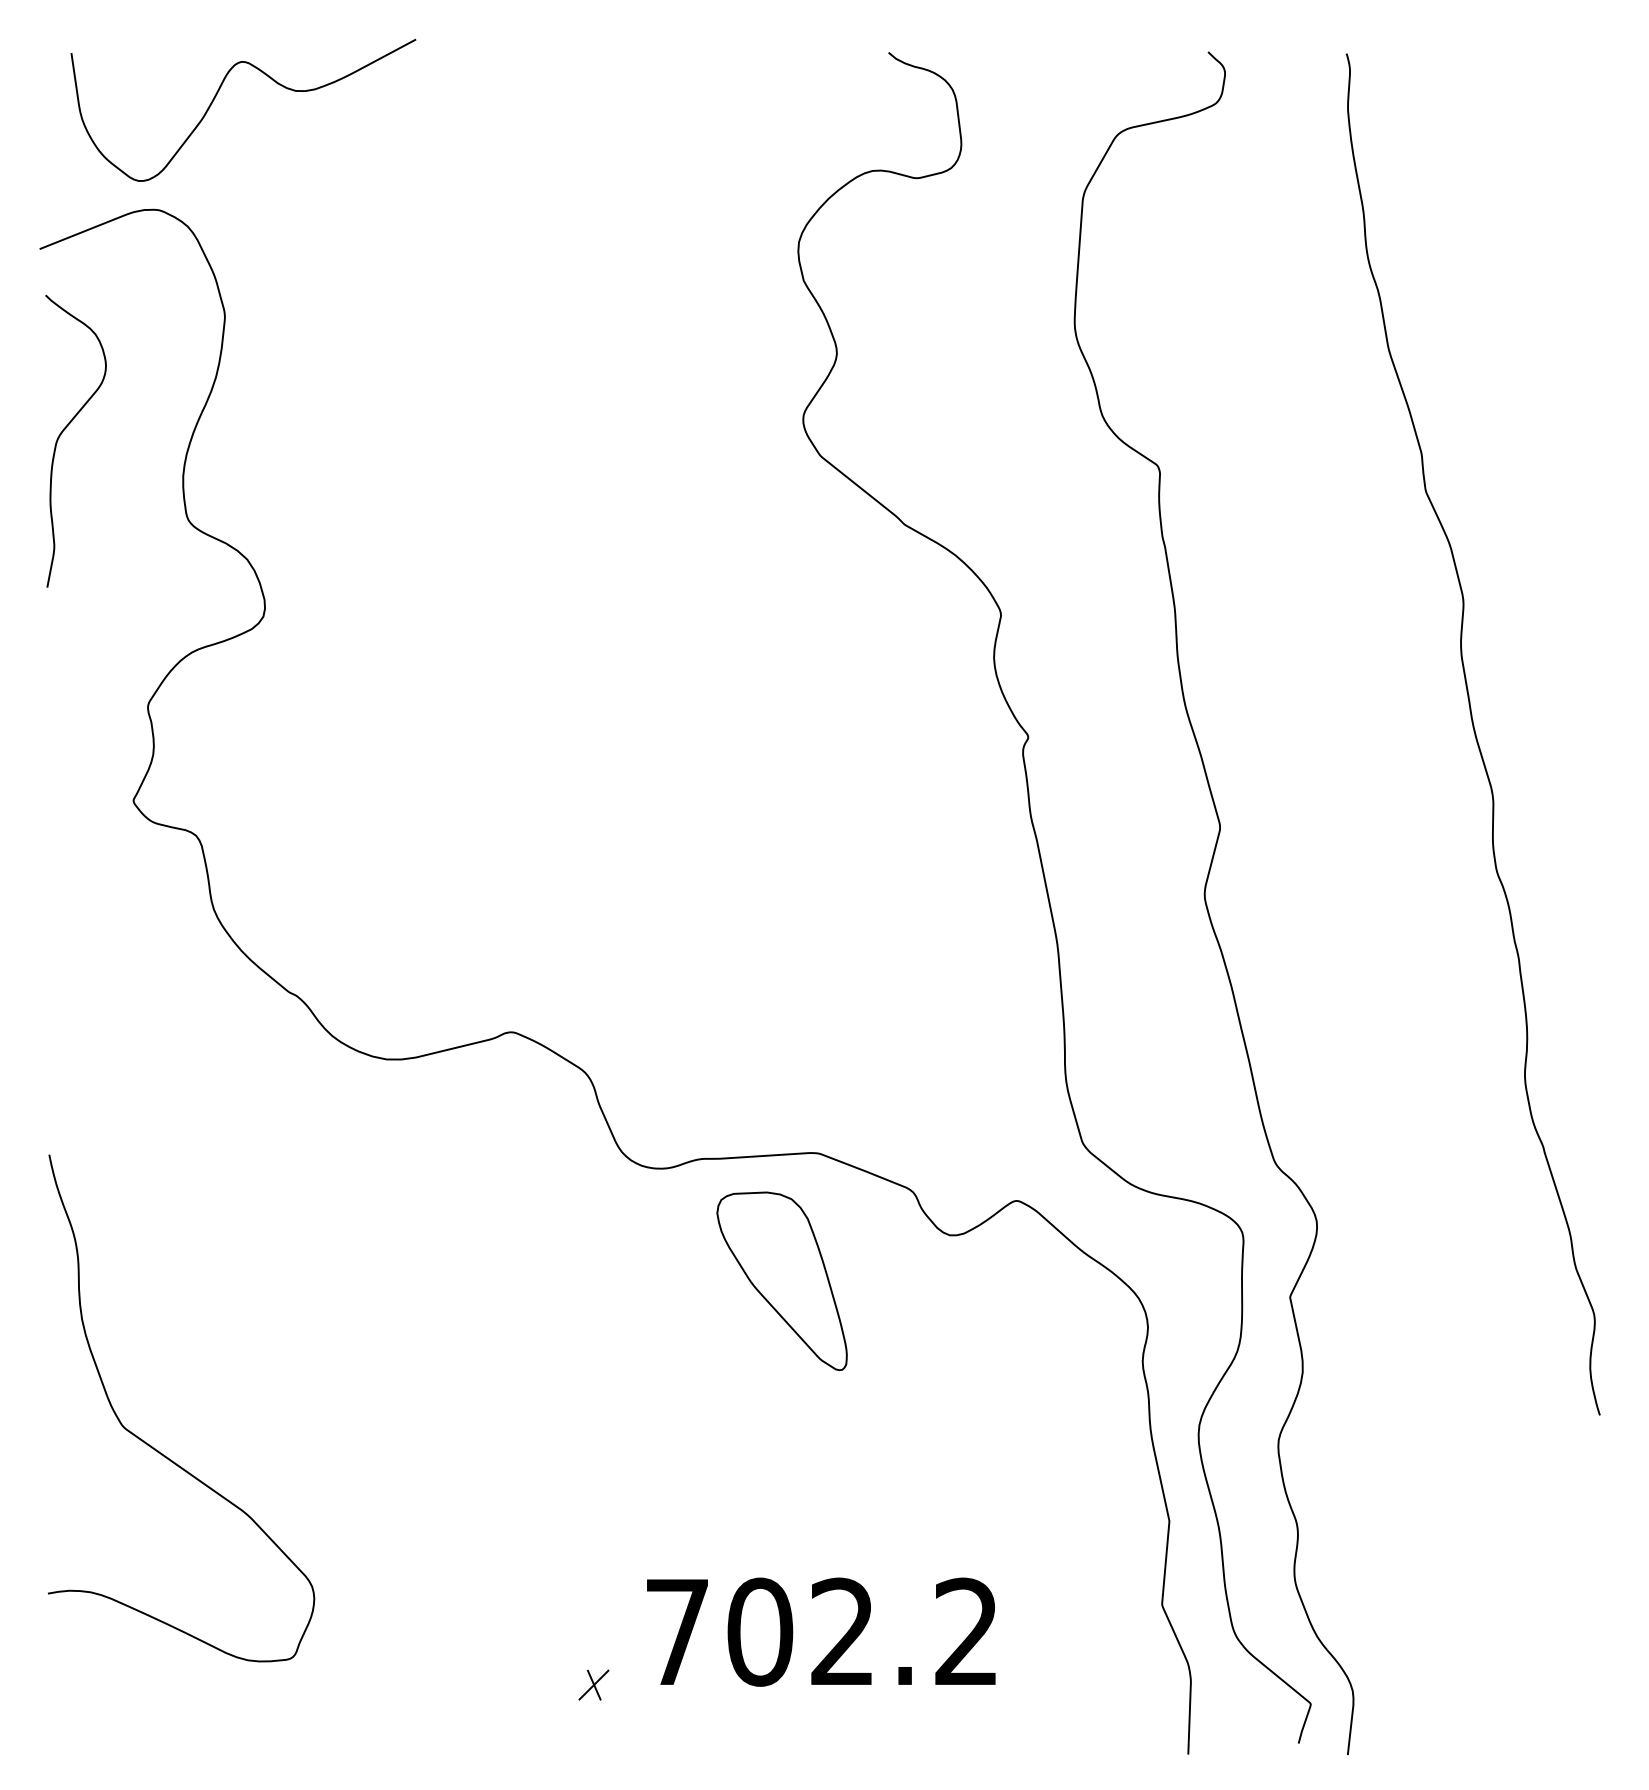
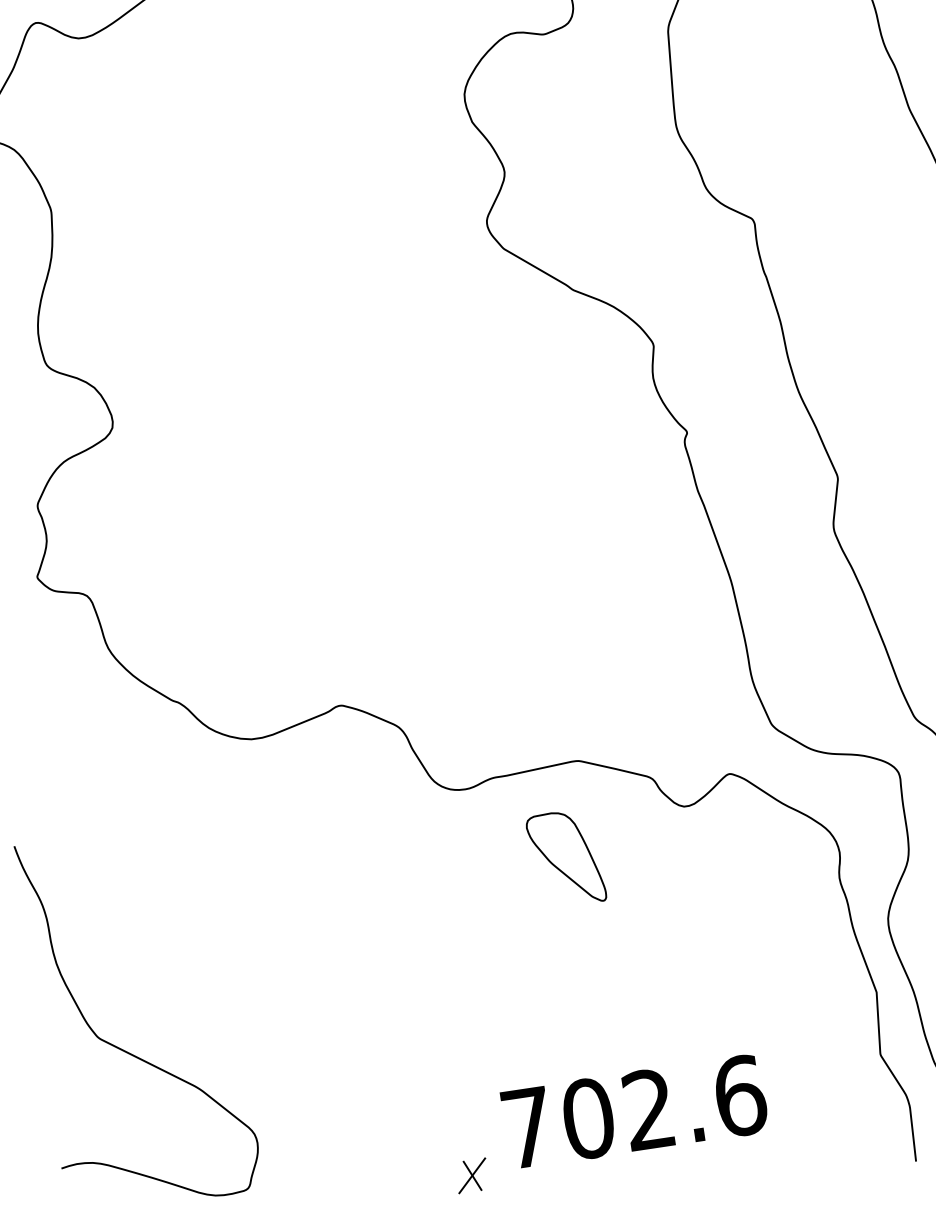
part: (782, 1280) -> (566, 858), size x0.71
text: (967, 1631) -> (740, 1095), 702.2 -> 702.6
part: (593, 1684) -> (471, 1175), size x1.43

